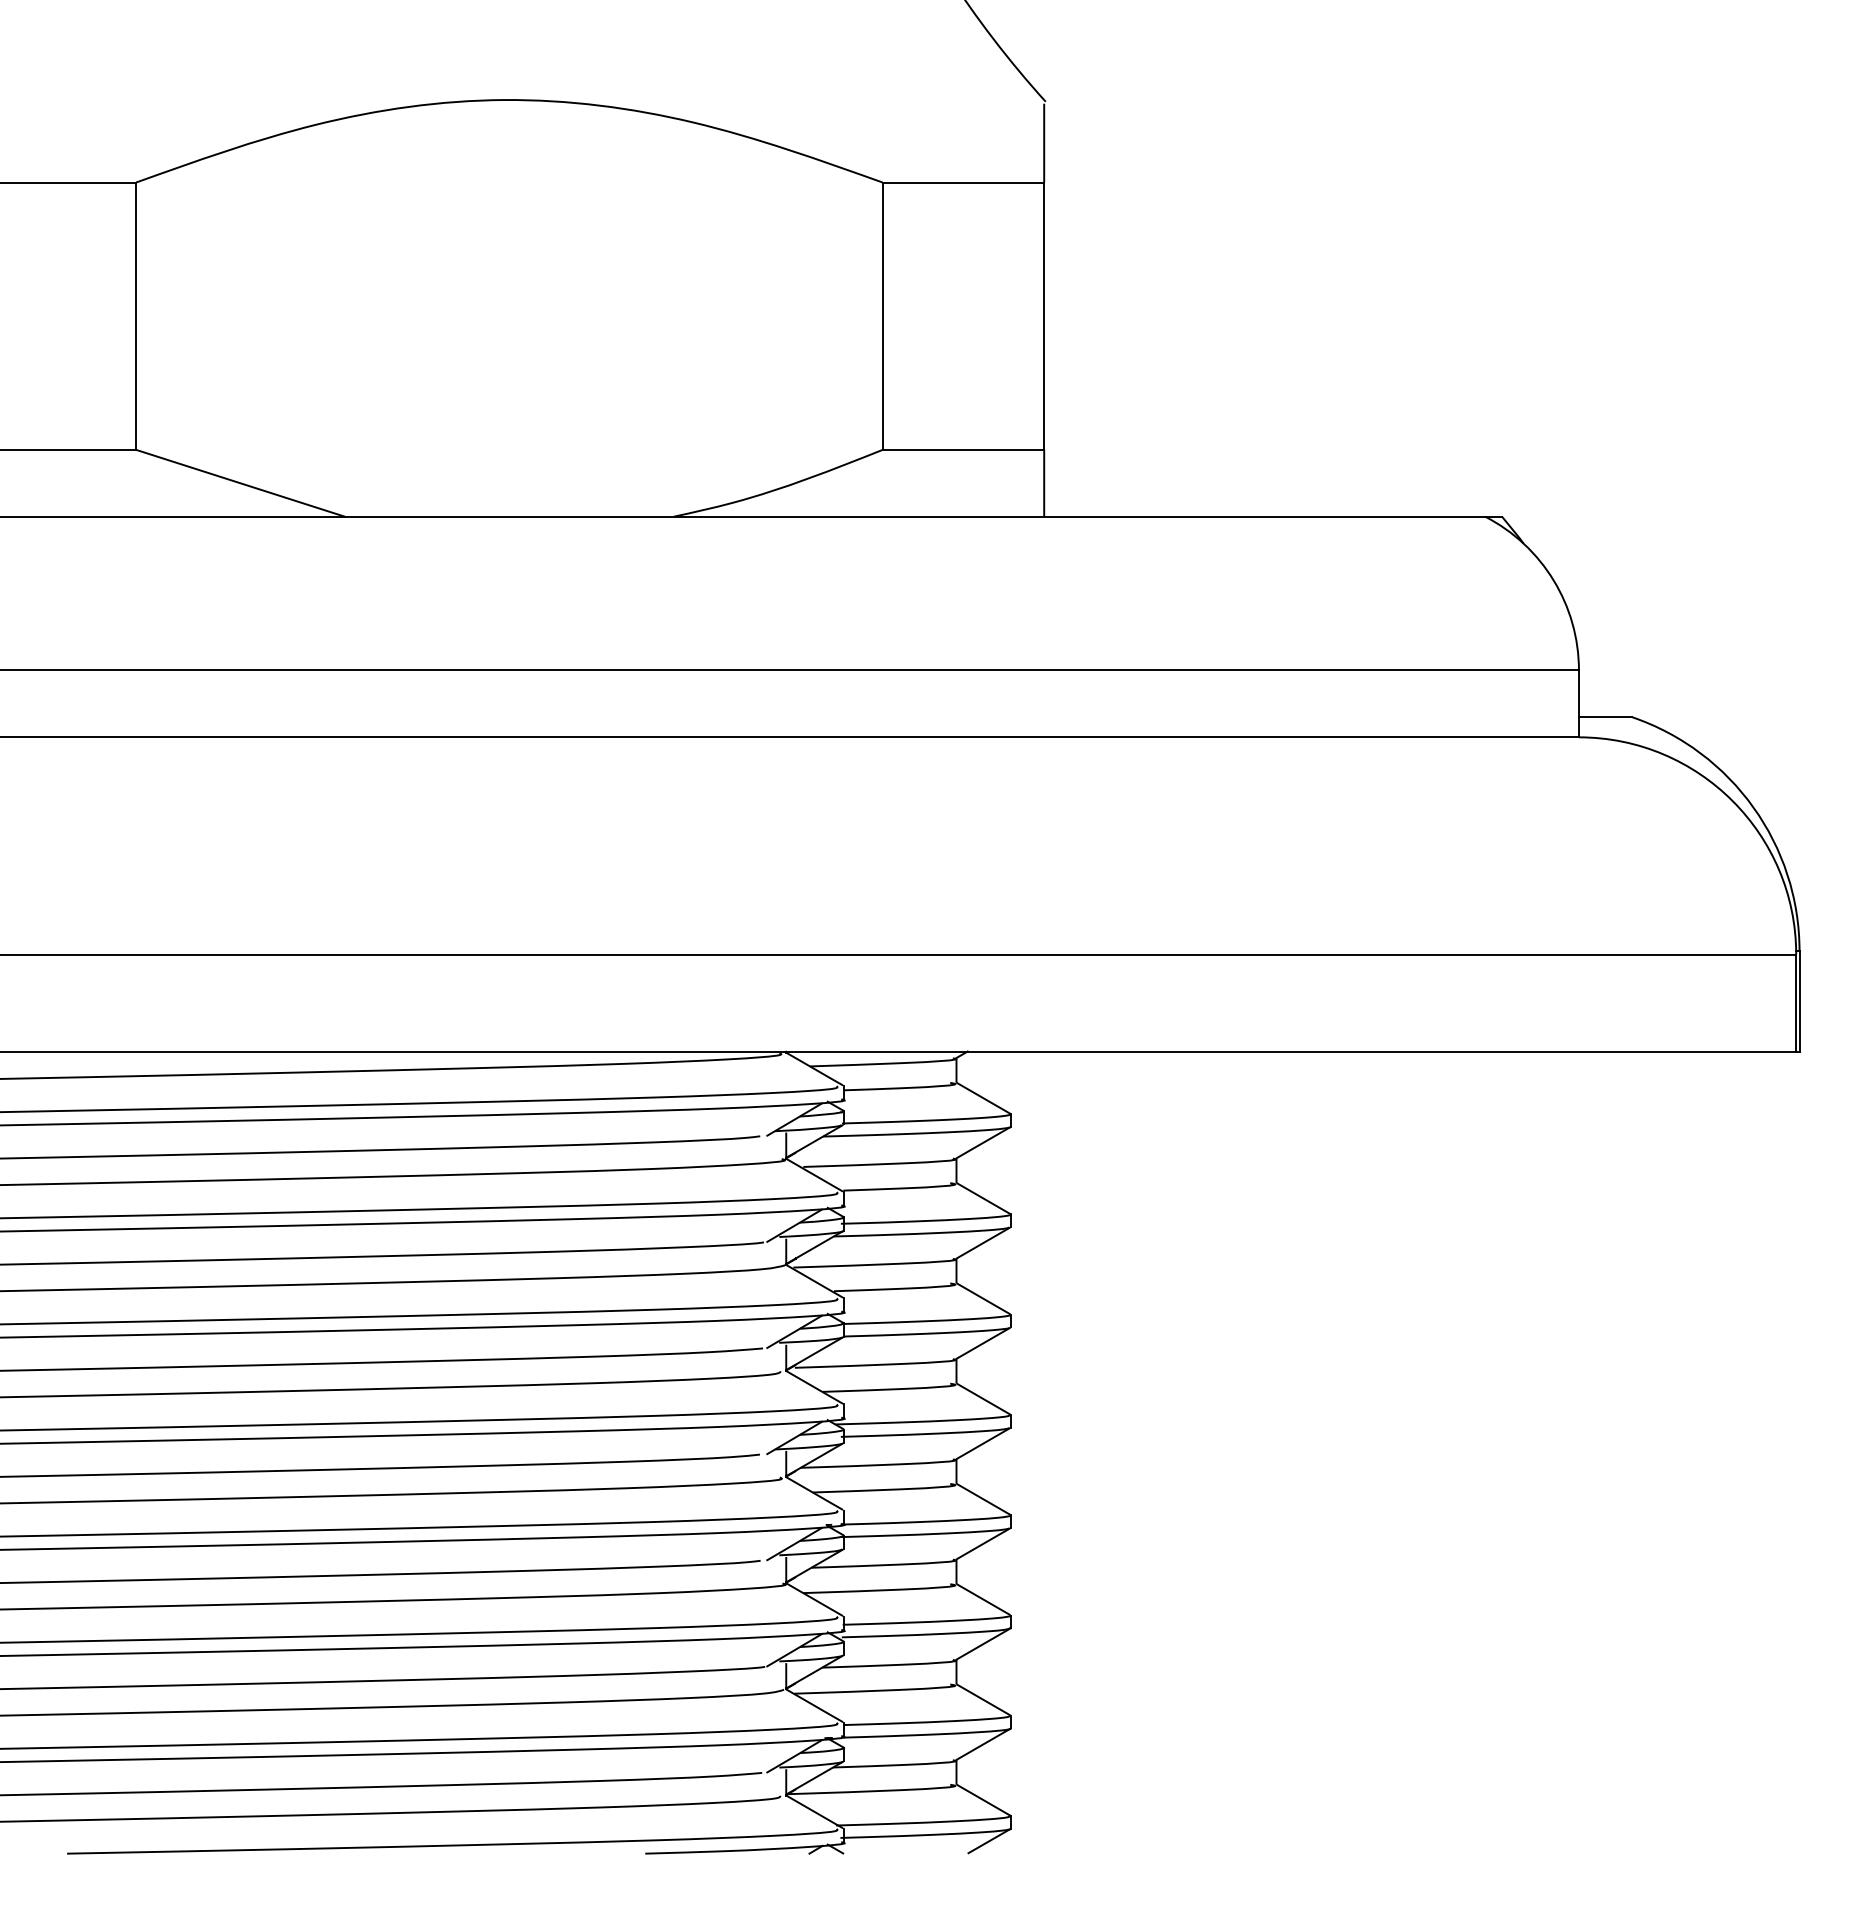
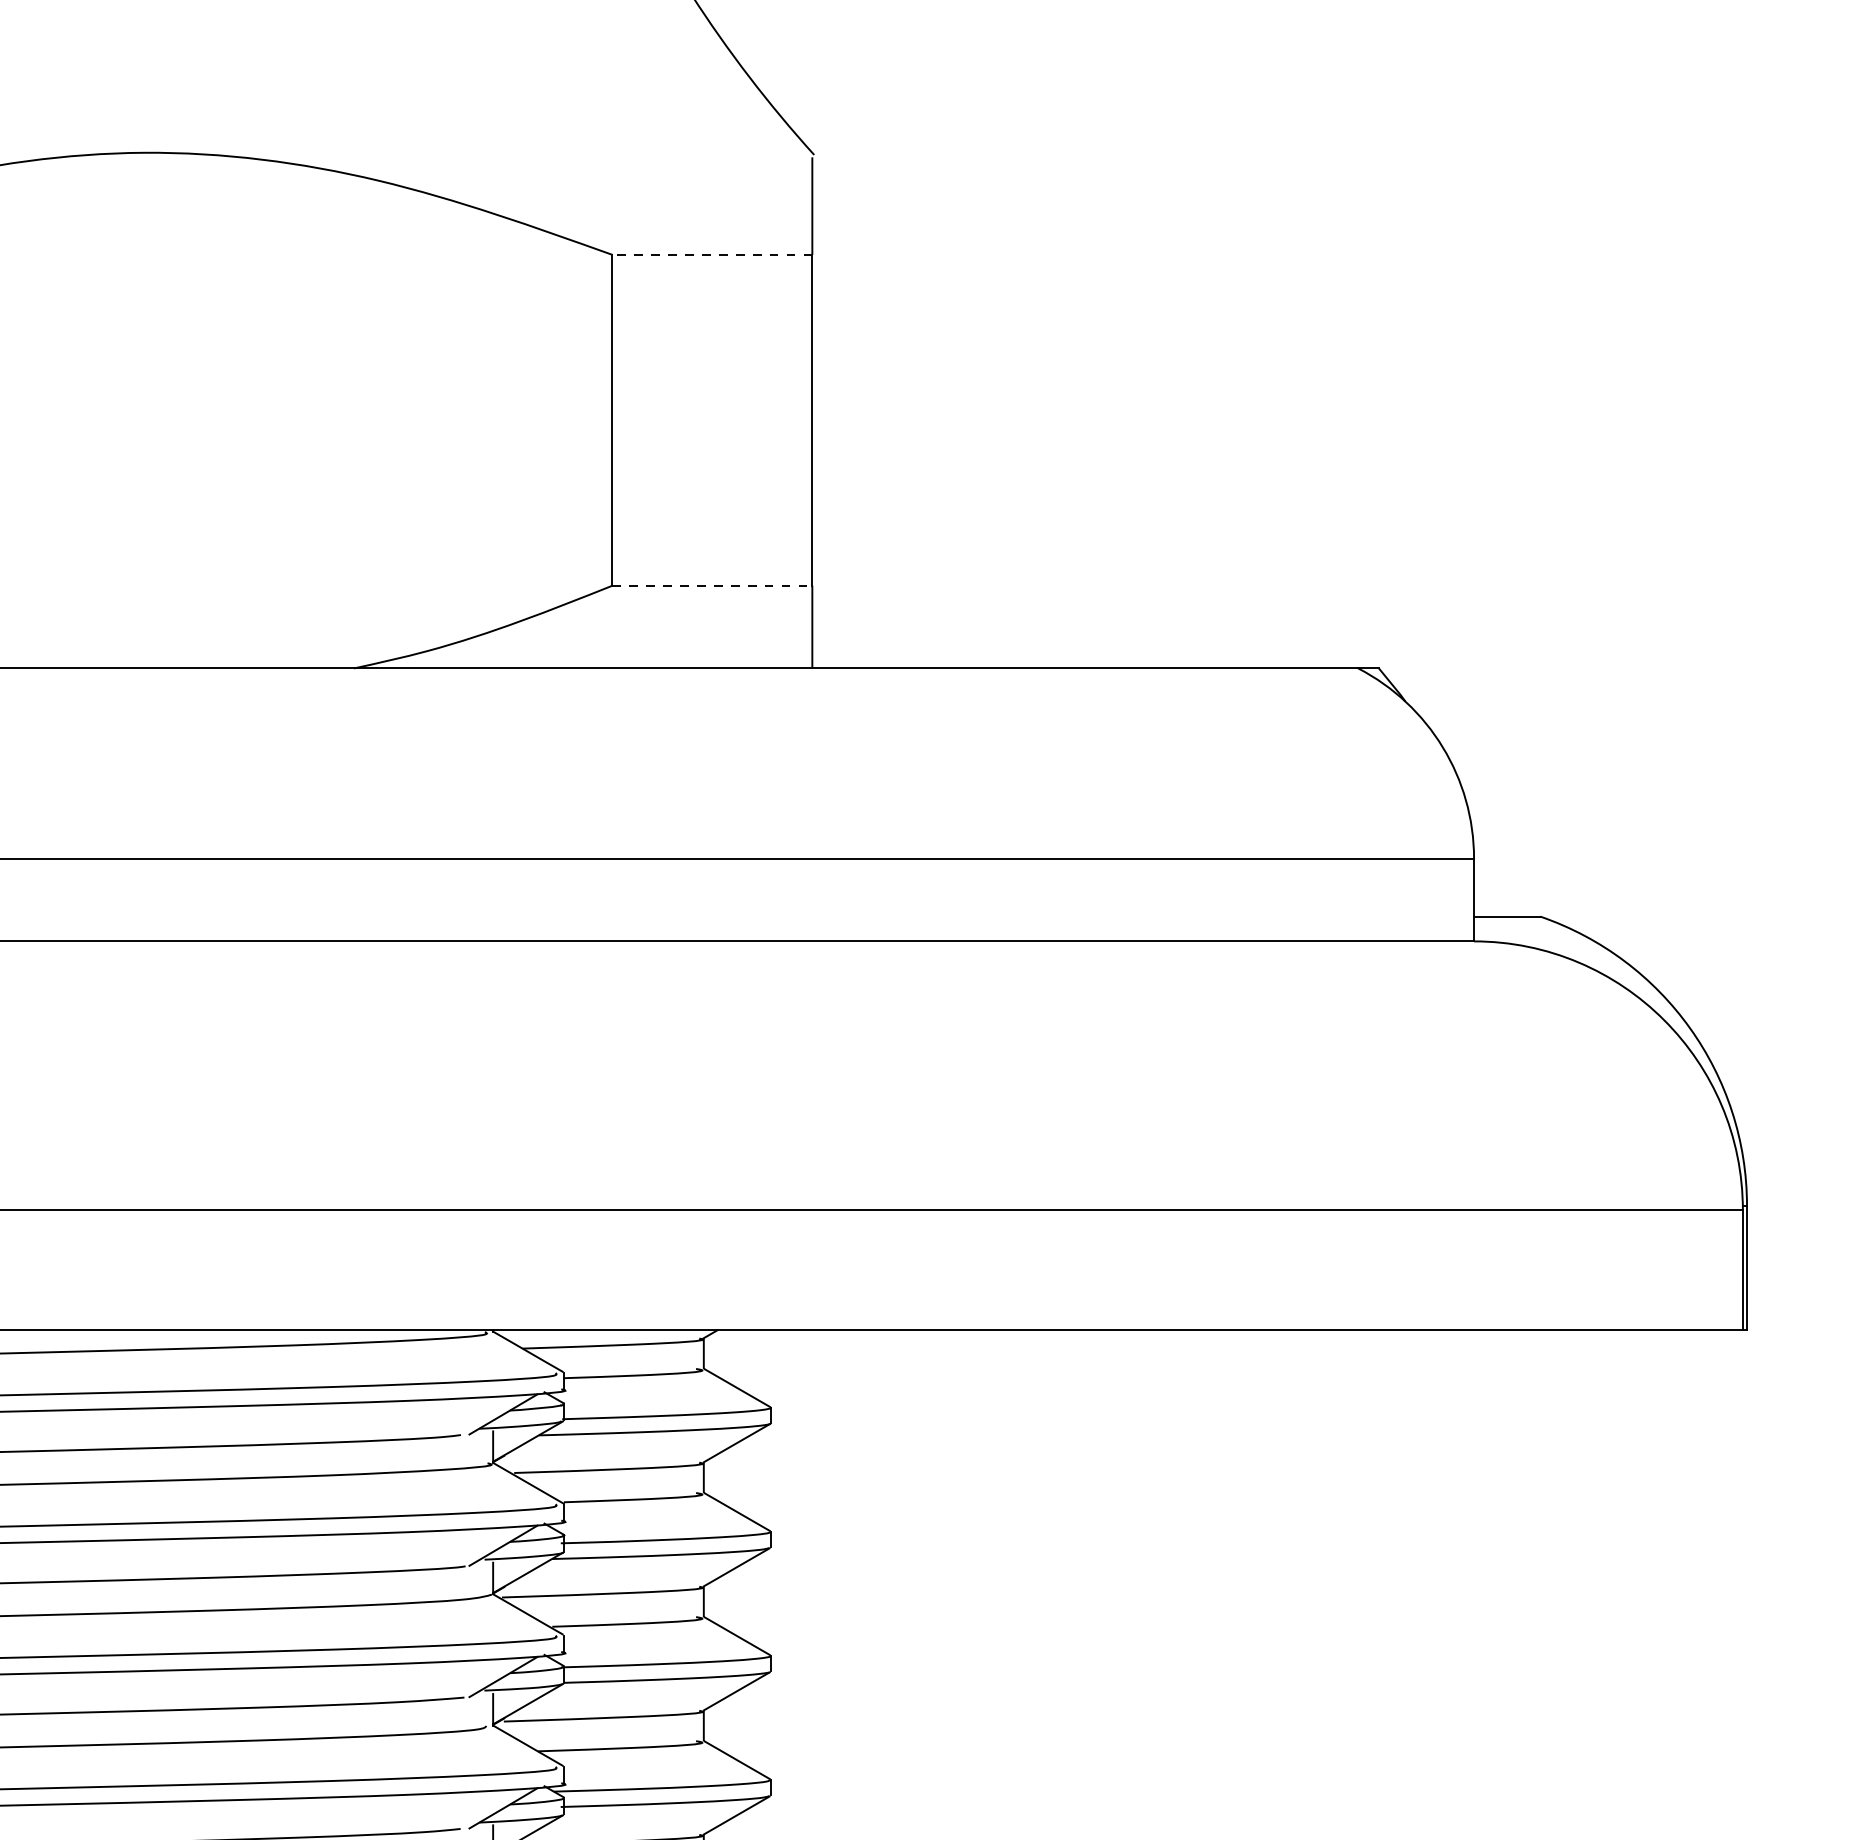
line: (963, 182) -> (712, 254), solid -> dashed
line: (963, 449) -> (712, 585), solid -> dashed

